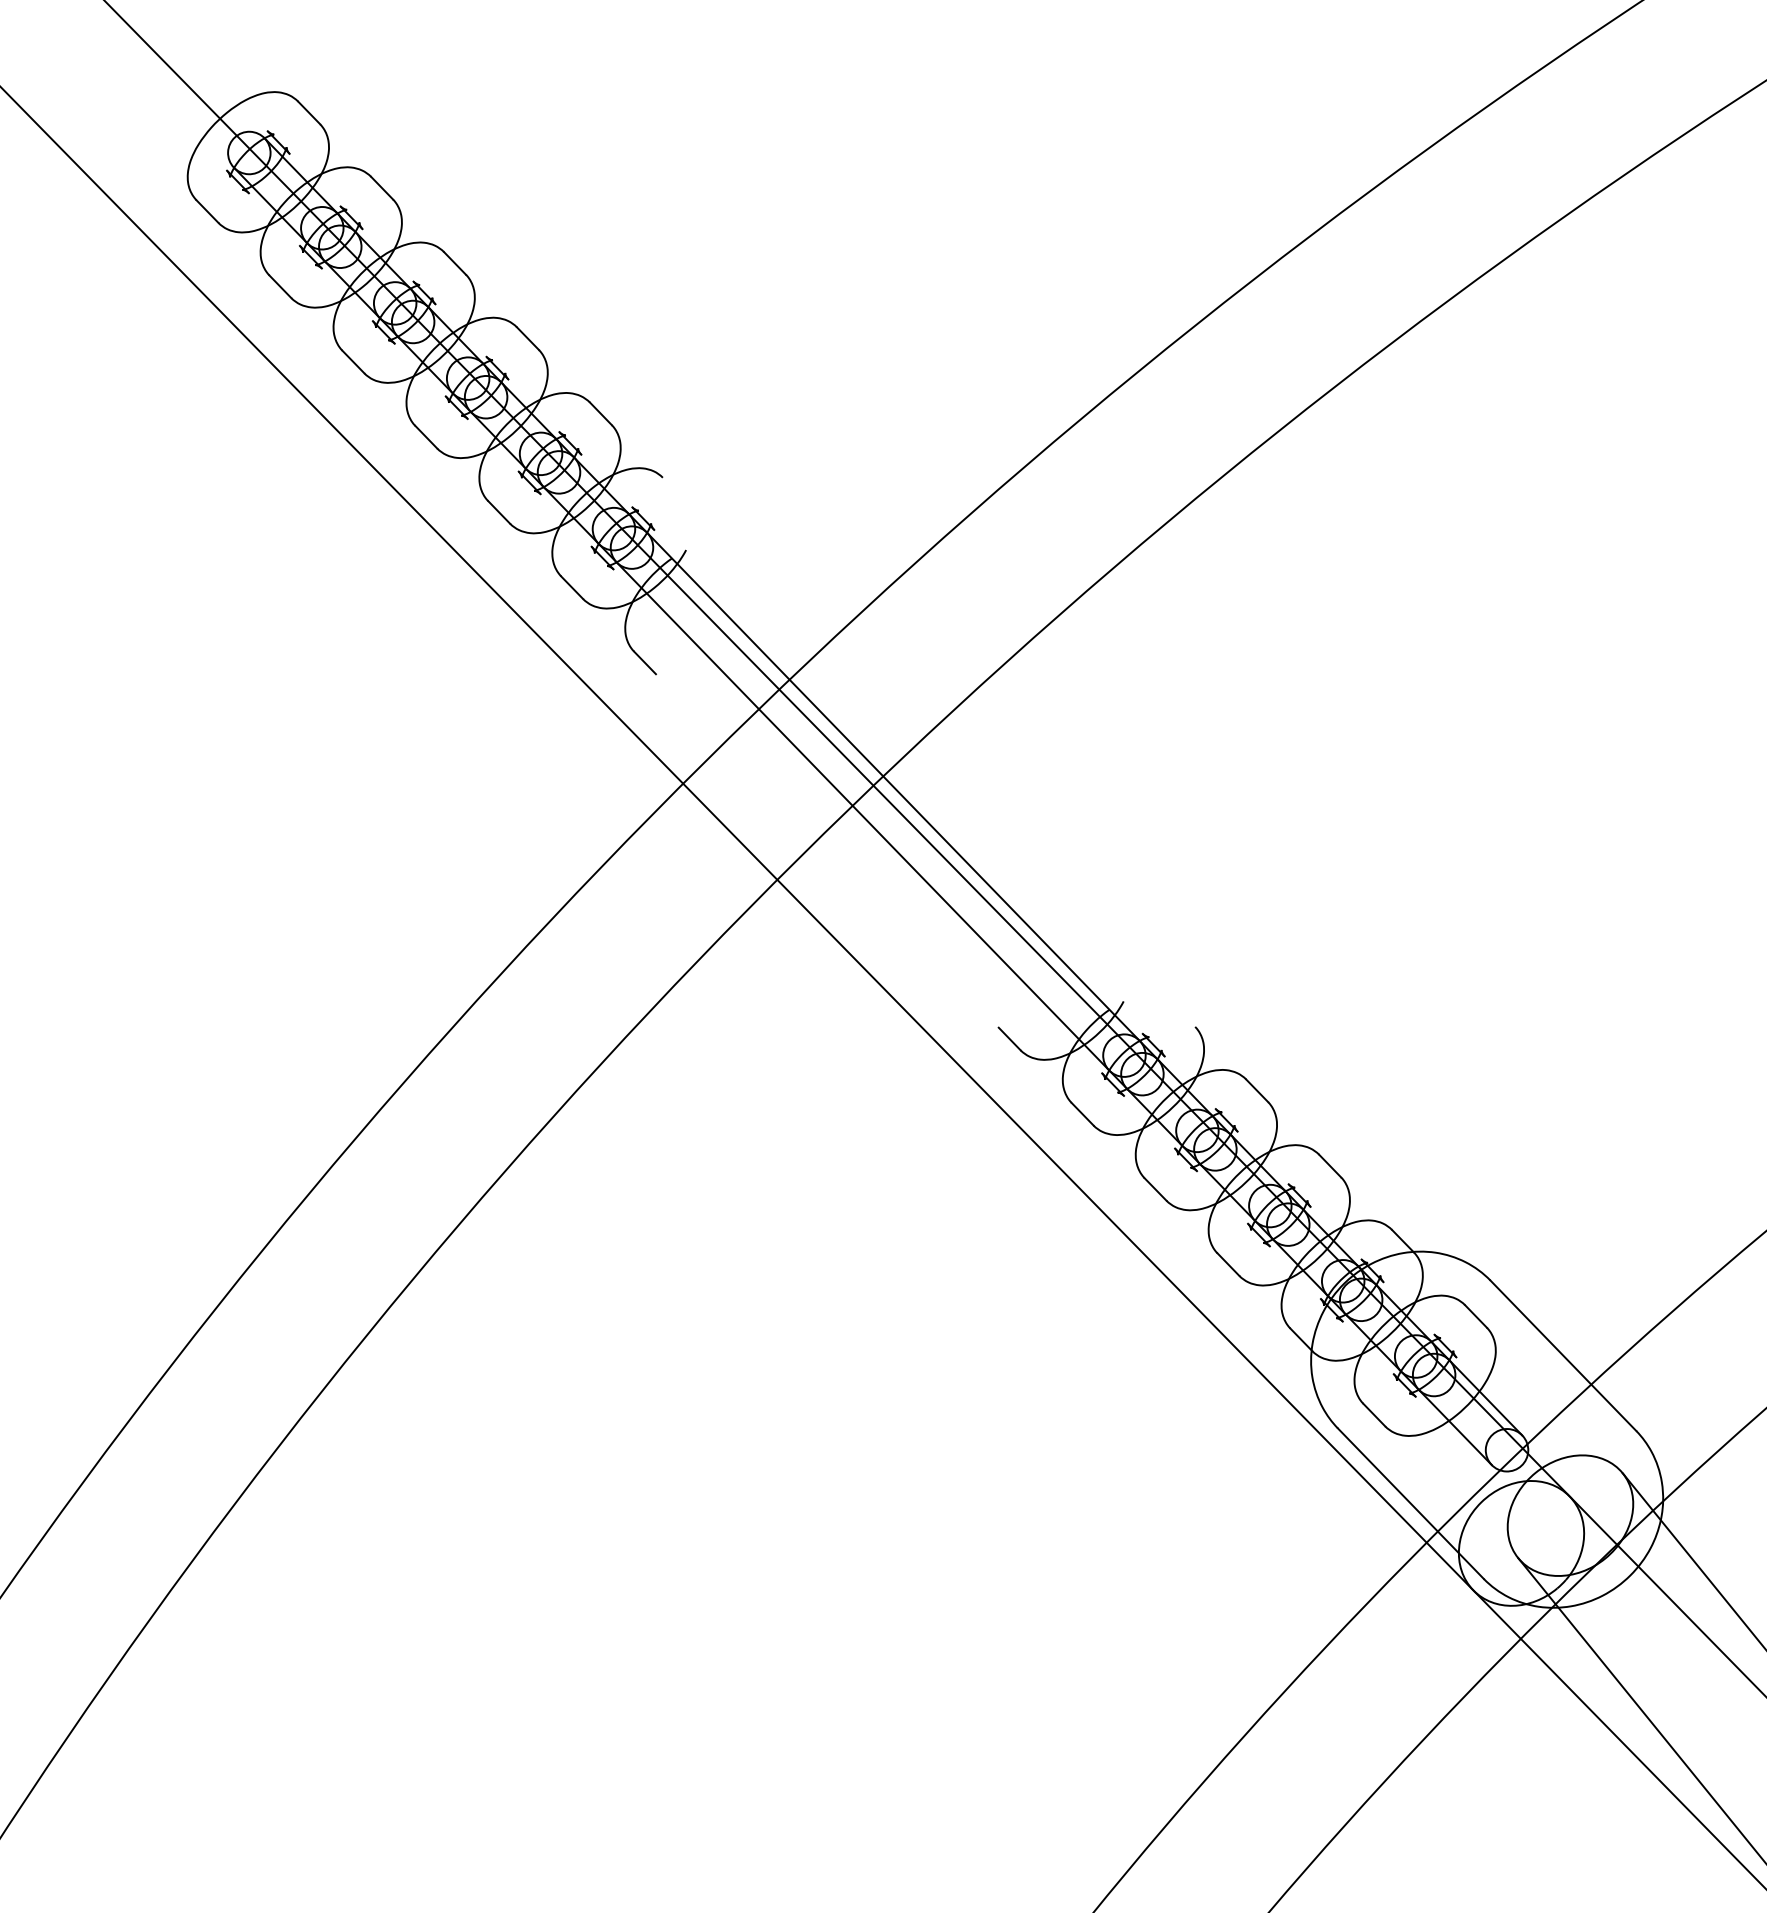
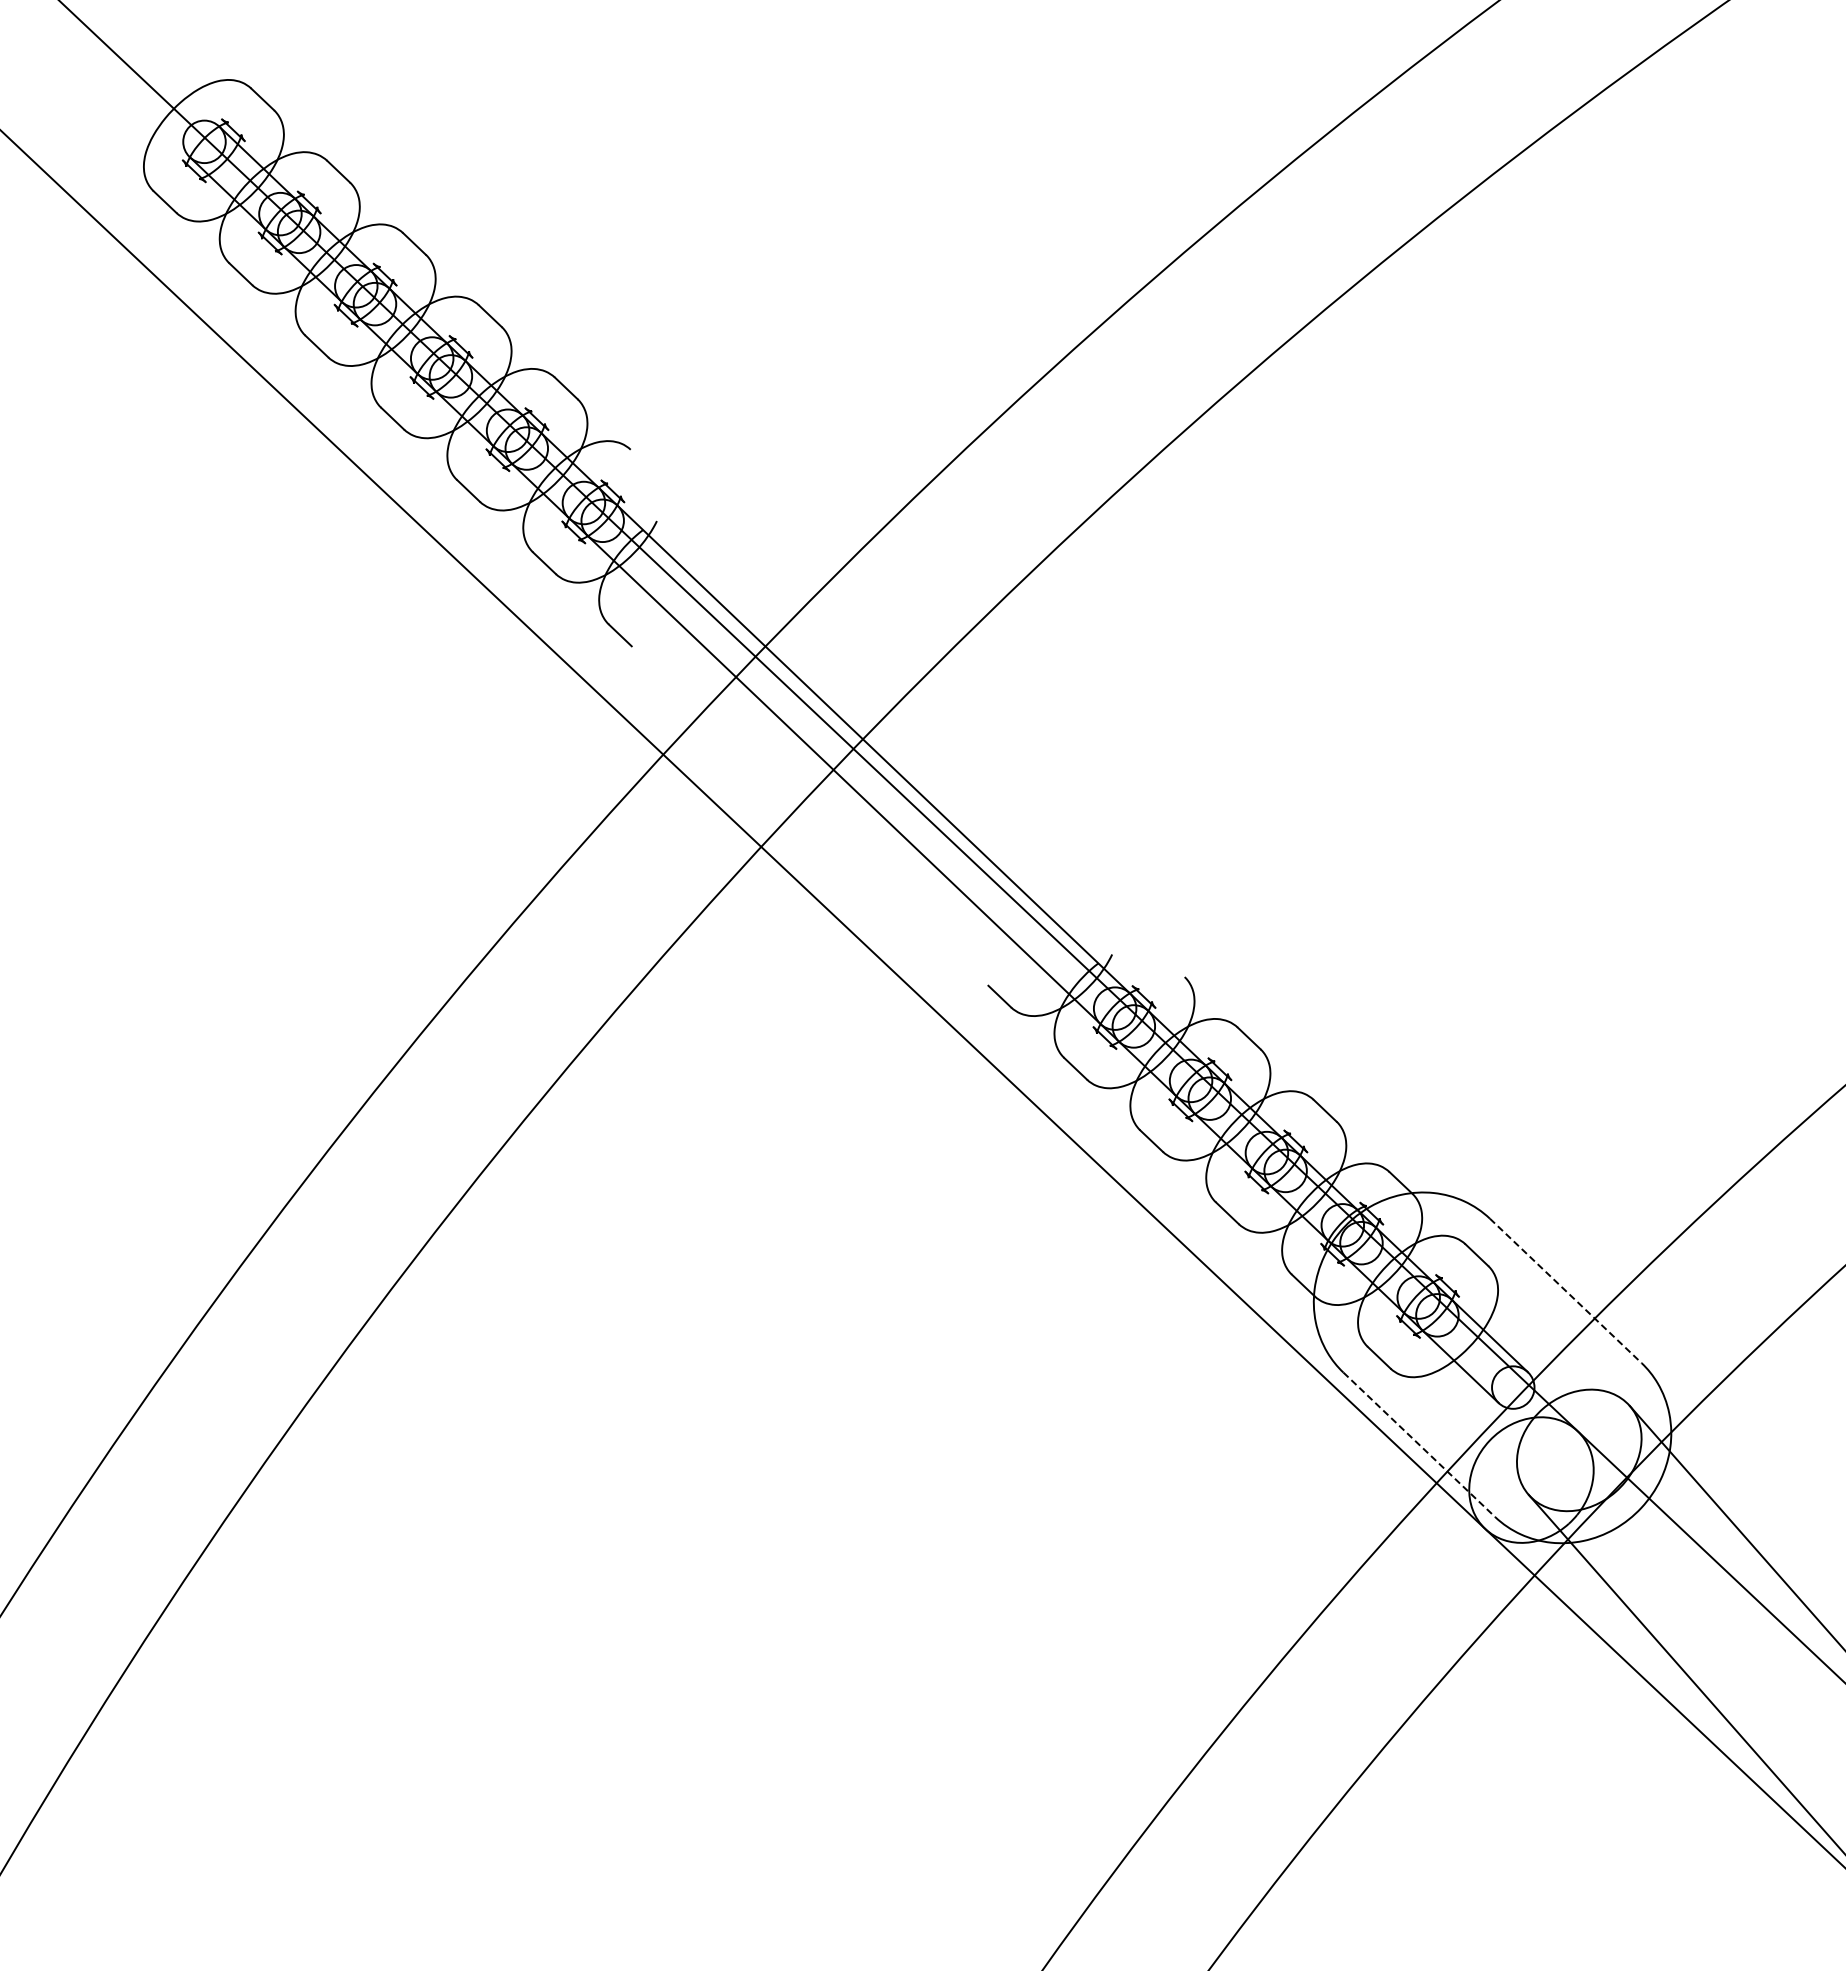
line: (1563, 1355) -> (1565, 1290), solid -> dashed
line: (1411, 1503) -> (1419, 1444), solid -> dashed

